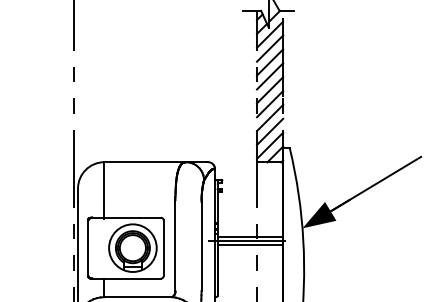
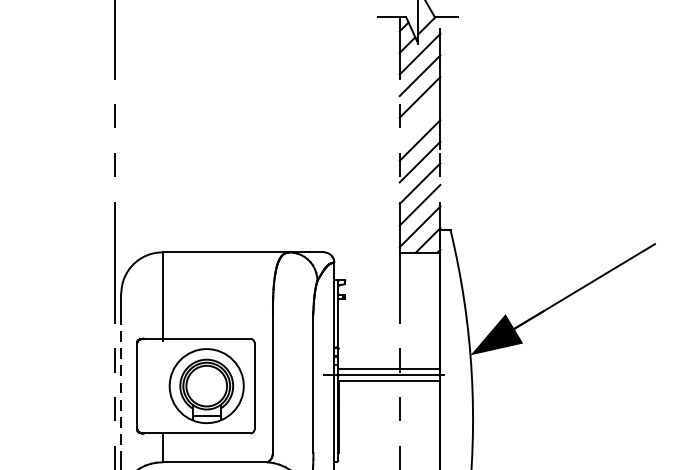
line: (270, 76) -> (420, 119), removed
line: (78, 246) -> (122, 383), solid -> dashed

